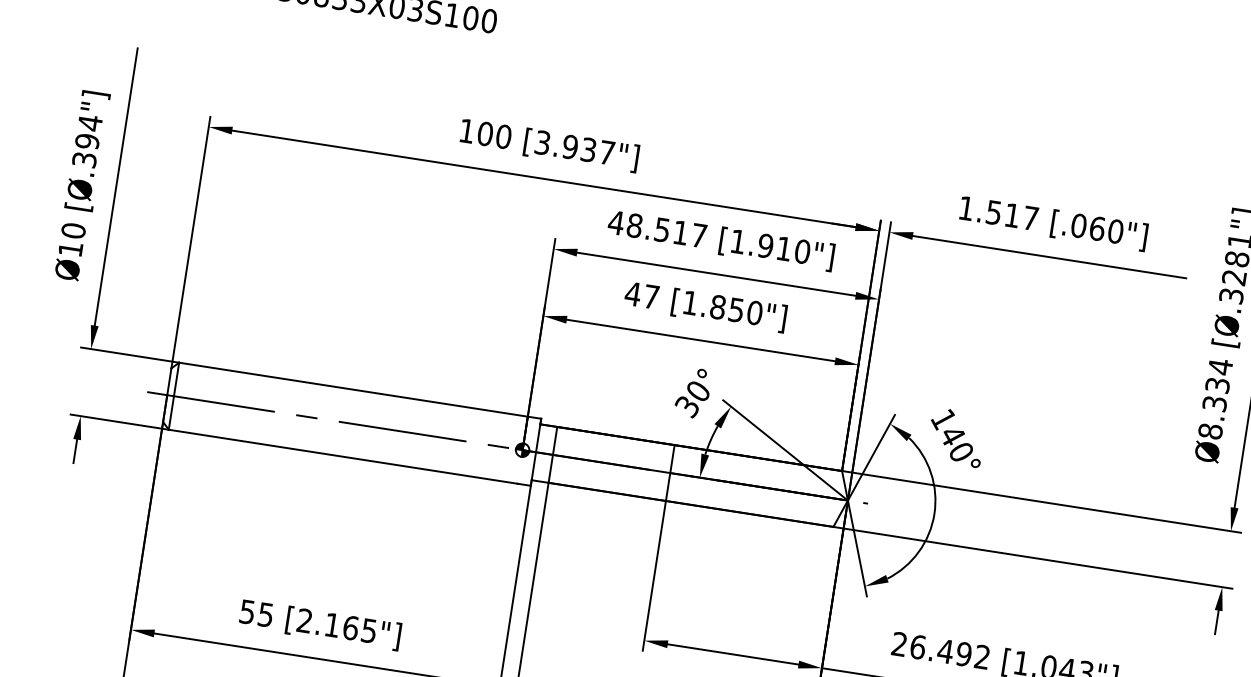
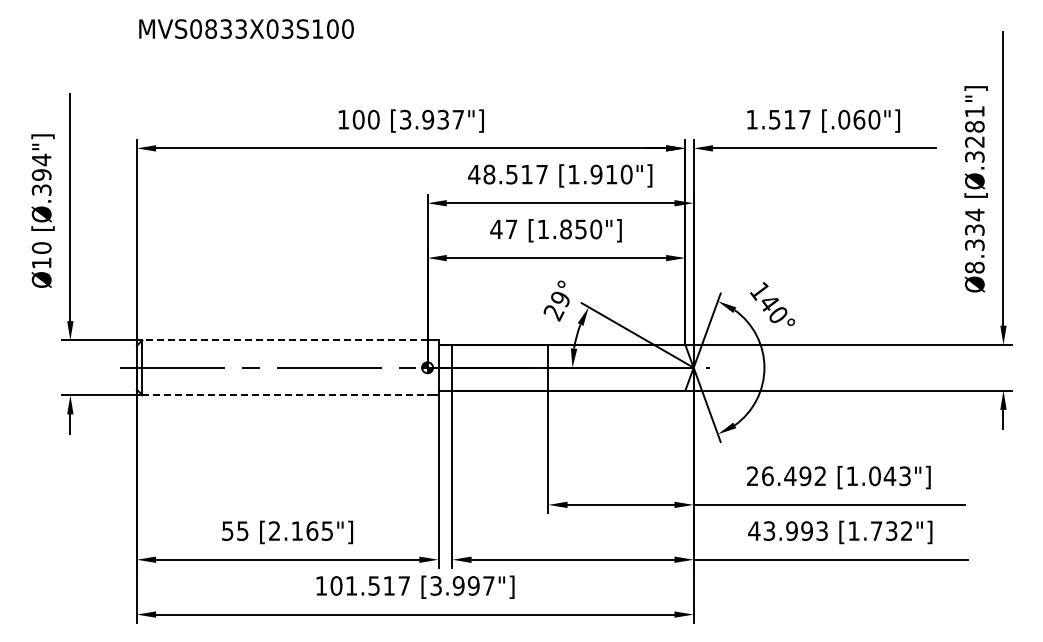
line: (352, 389) -> (284, 340), solid -> dashed
text: (691, 399) -> (556, 306), 30° -> 29°
line: (342, 457) -> (284, 395), solid -> dashed

